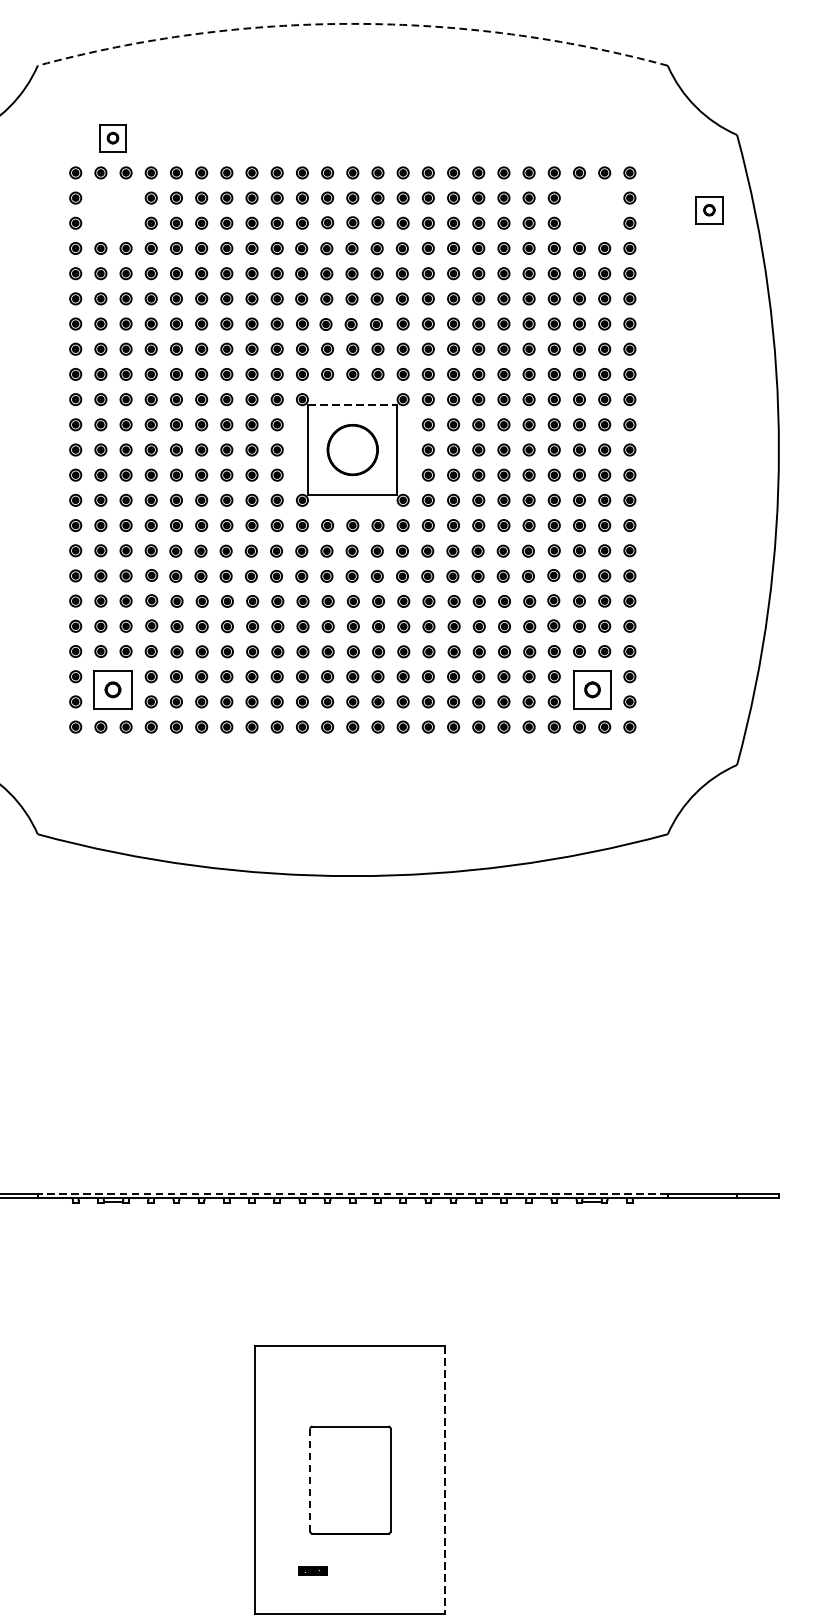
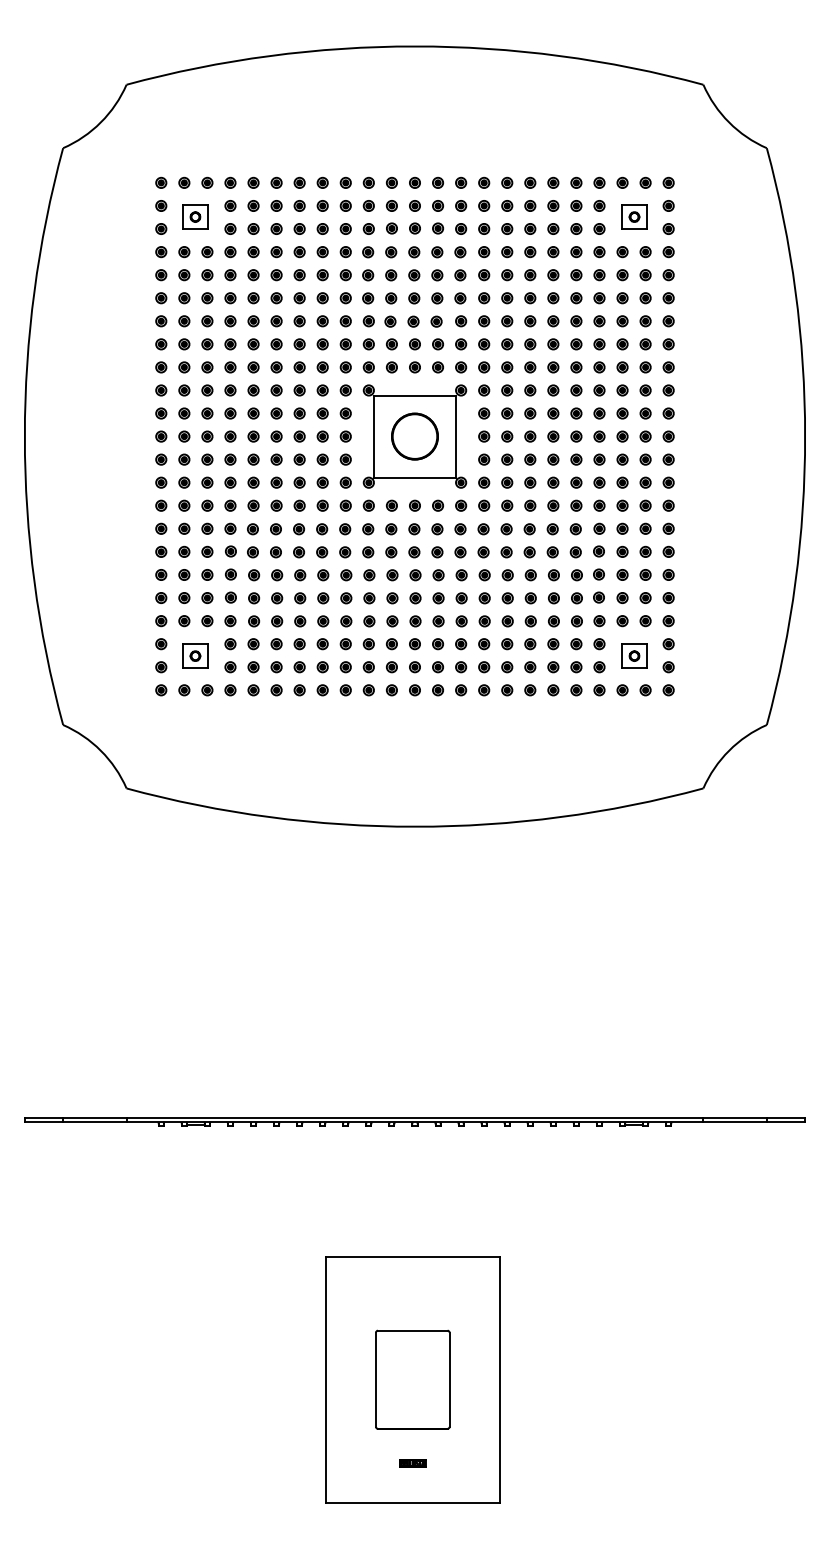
arc: (352, 23) -> (414, 46), dashed -> solid
part: (113, 137) -> (195, 216), moved
part: (709, 209) -> (634, 216), moved
line: (352, 405) -> (414, 395), dashed -> solid
part: (113, 689) -> (195, 655), size x0.71
part: (592, 689) -> (634, 655), size x0.71
line: (352, 1193) -> (414, 1117), dashed -> solid
line: (445, 1479) -> (499, 1379), dashed -> solid
line: (309, 1480) -> (375, 1380), dashed -> solid
part: (312, 1571) -> (412, 1463), moved

